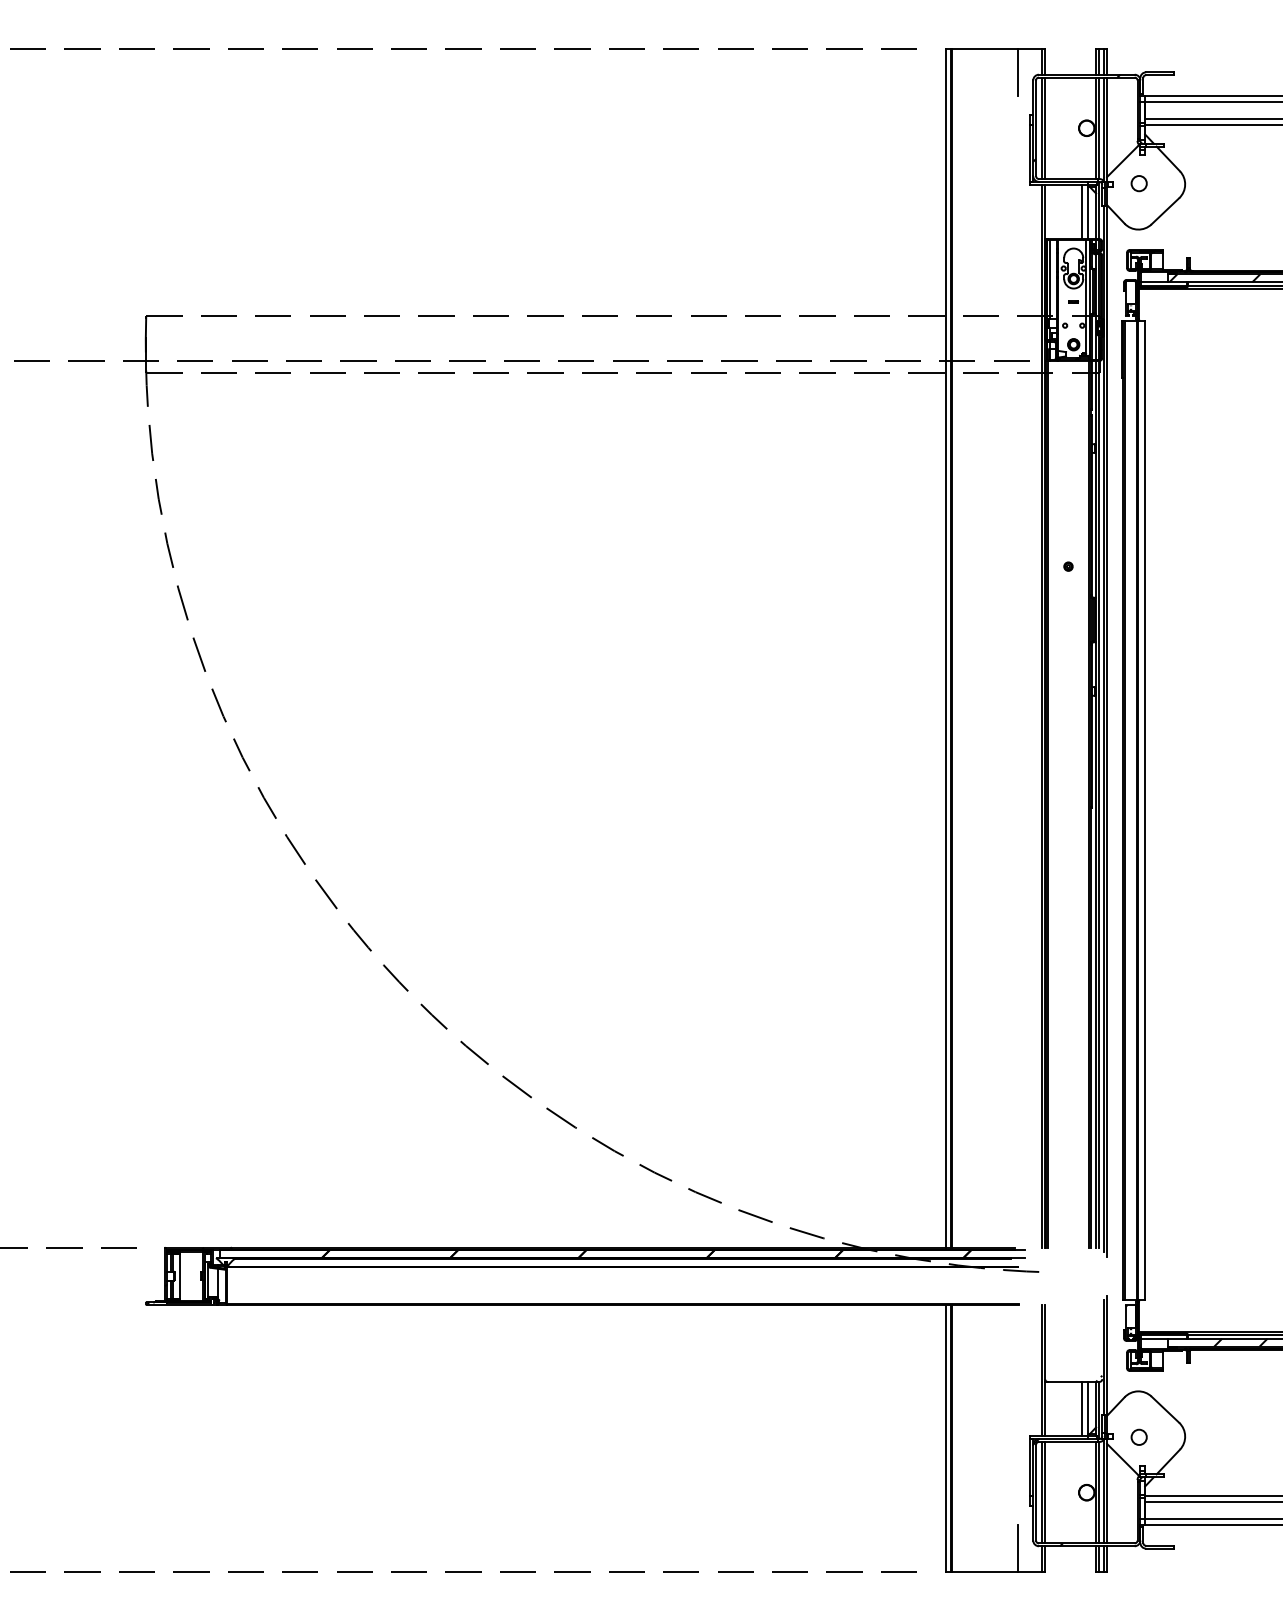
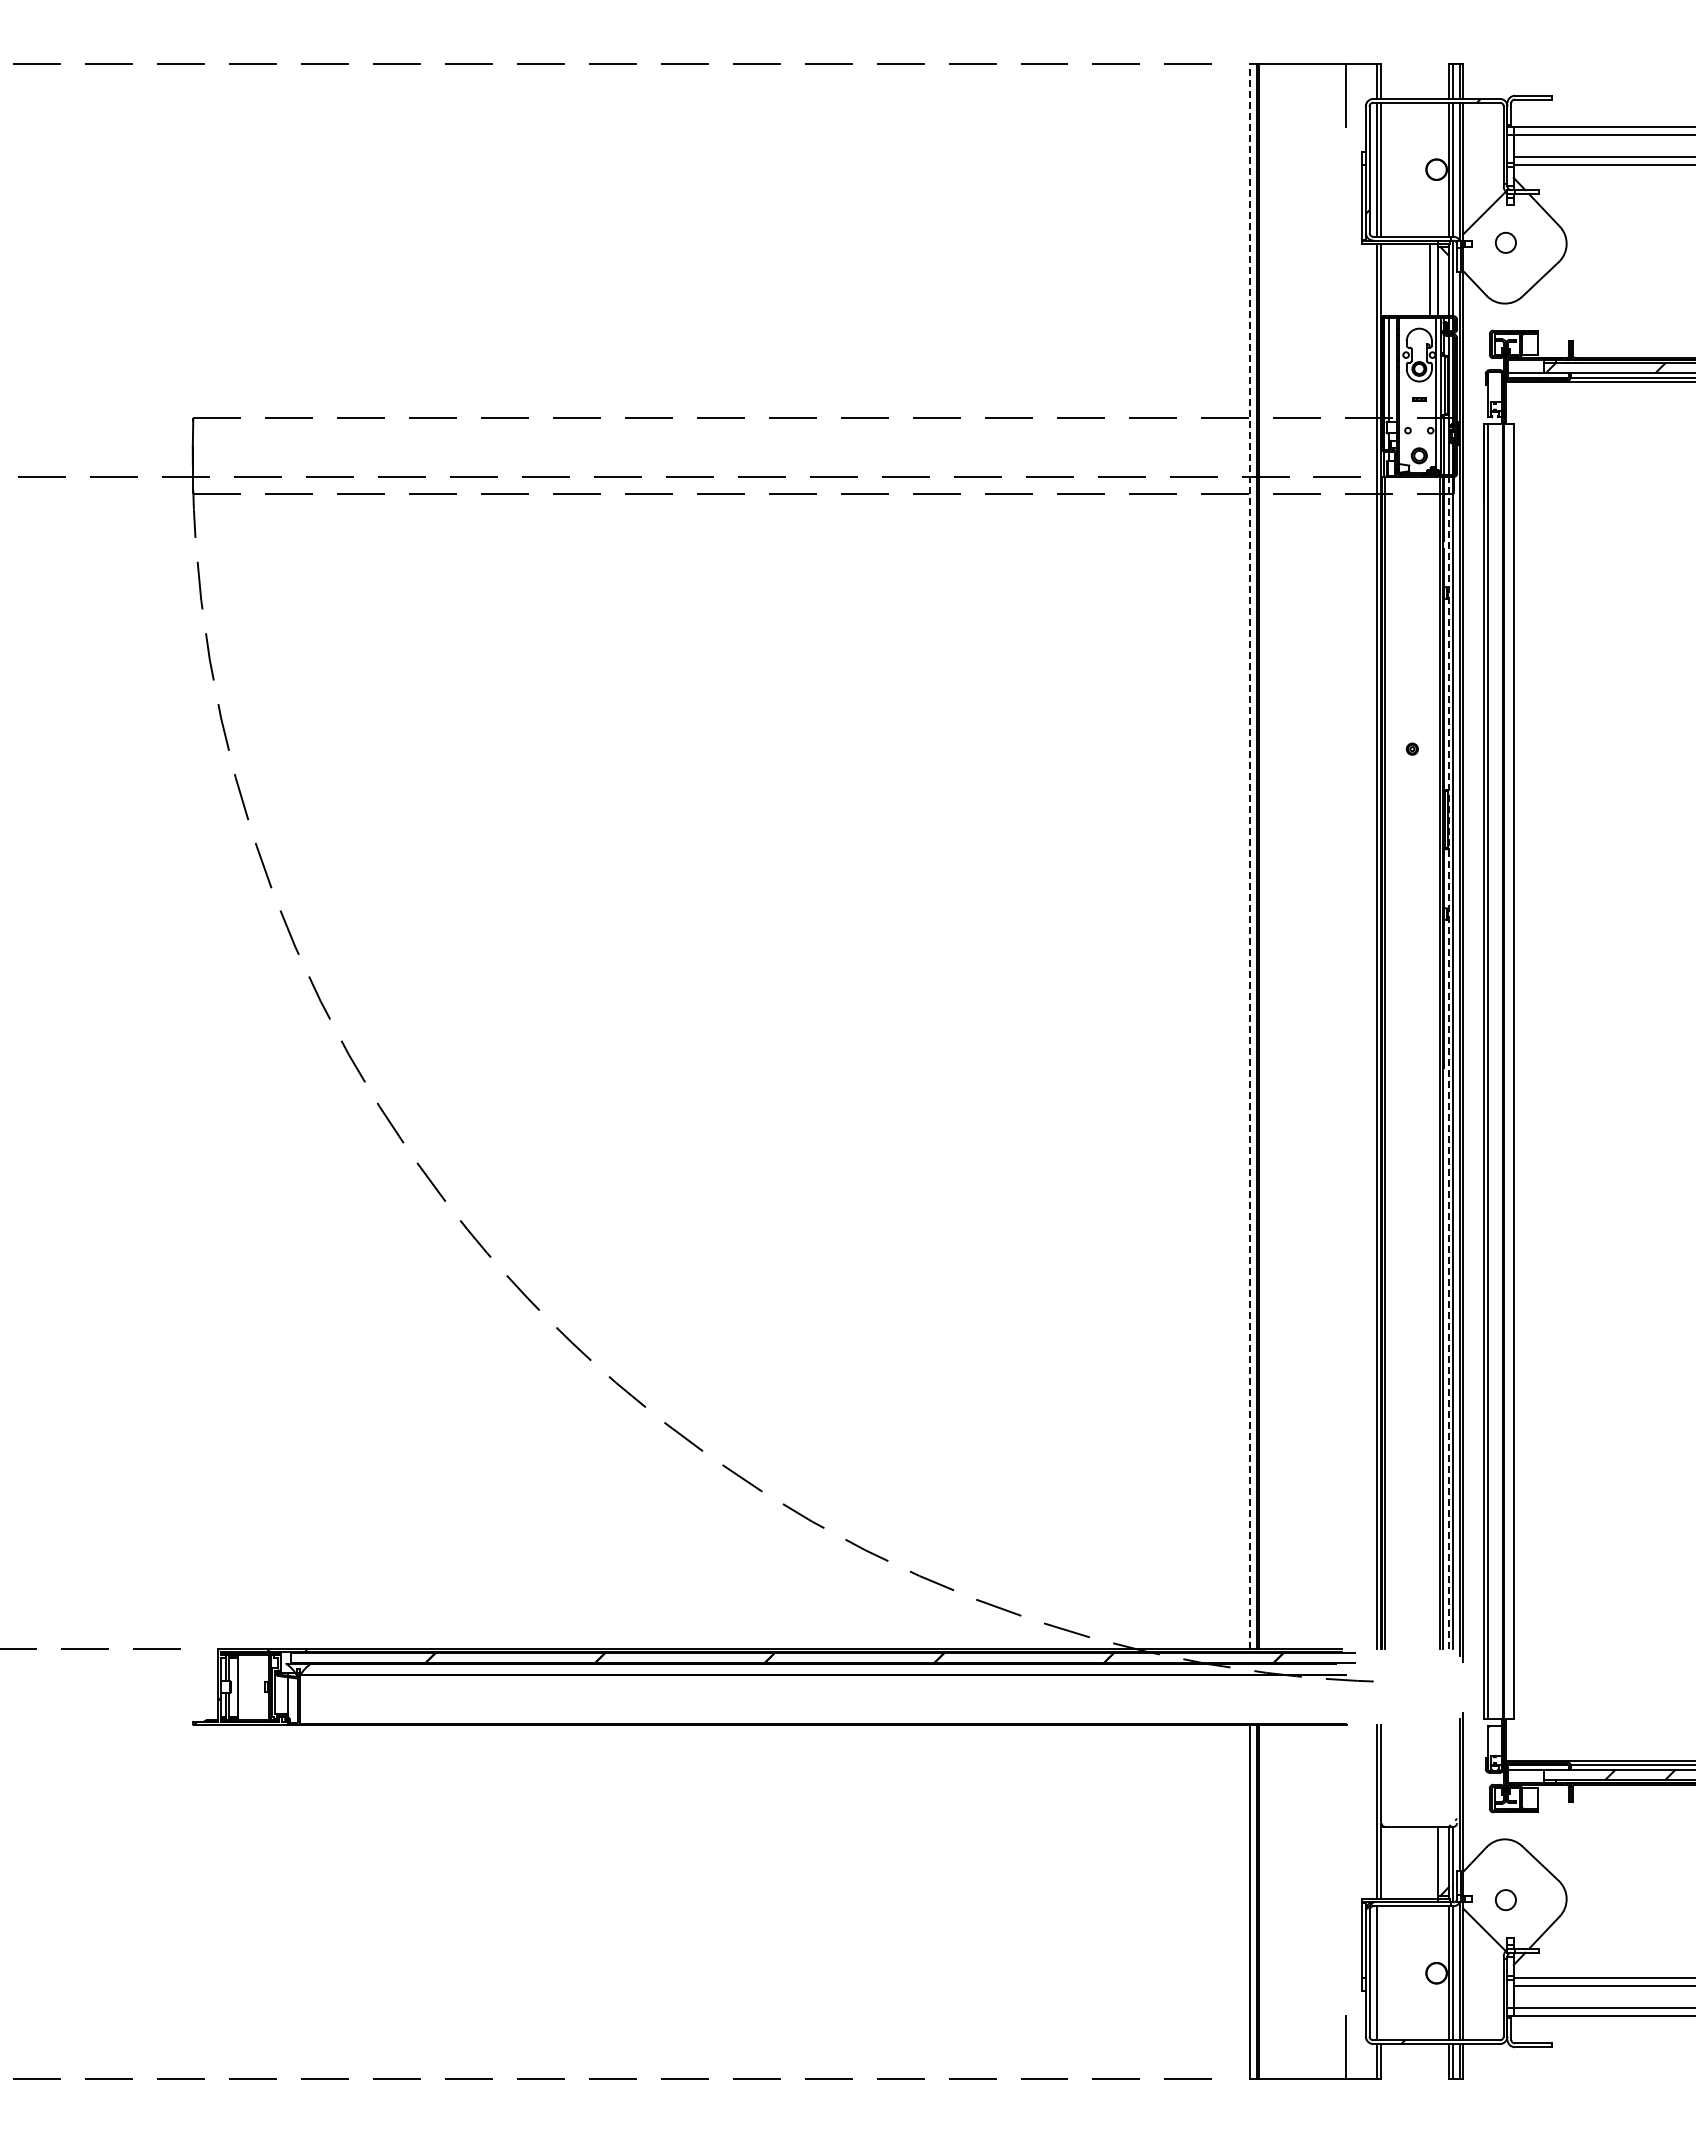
line: (945, 647) -> (1250, 856), solid -> dashed
line: (1095, 803) -> (1448, 1062), solid -> dashed
line: (1082, 1408) -> (1430, 1862), removed
line: (1045, 1492) -> (1381, 1973), removed

